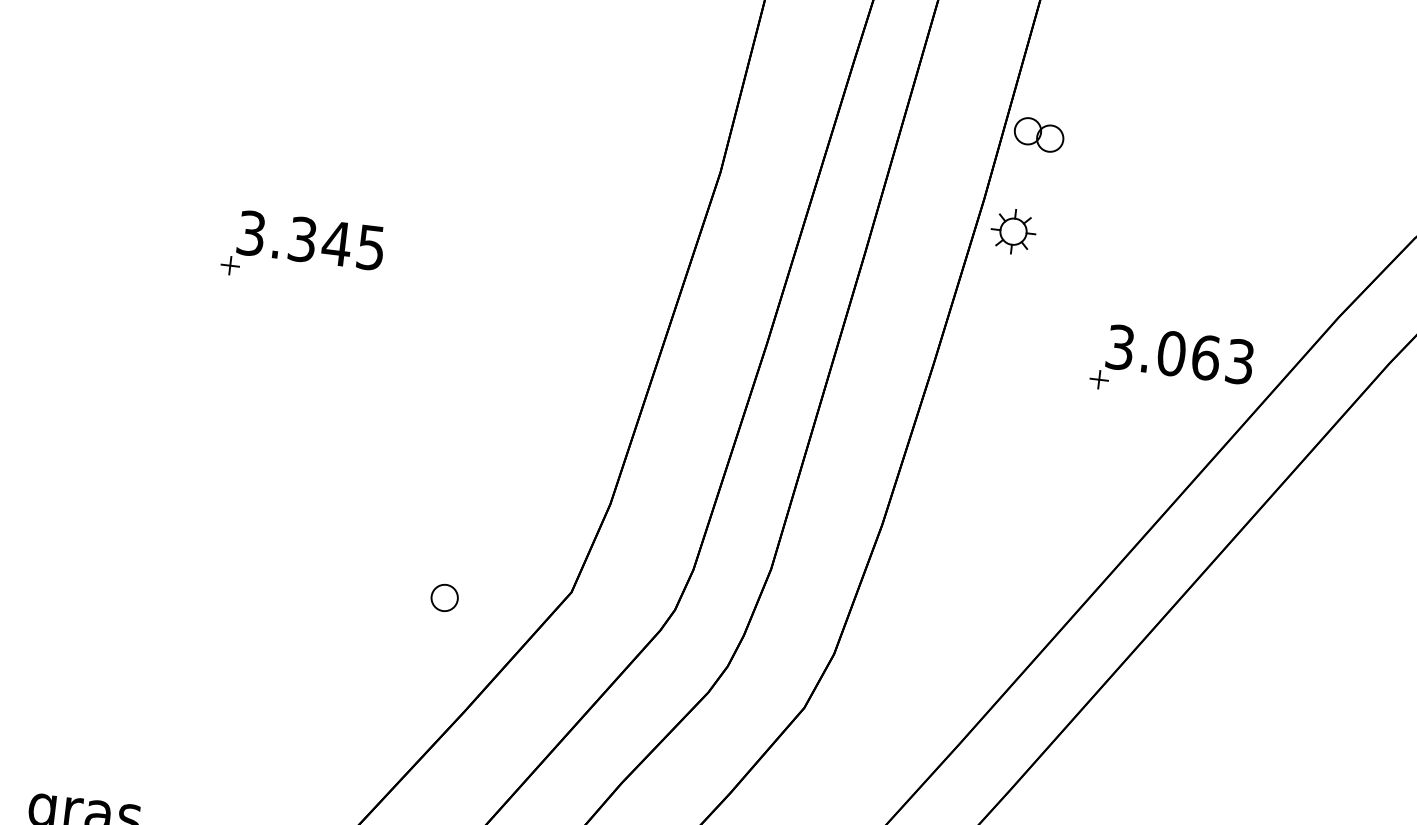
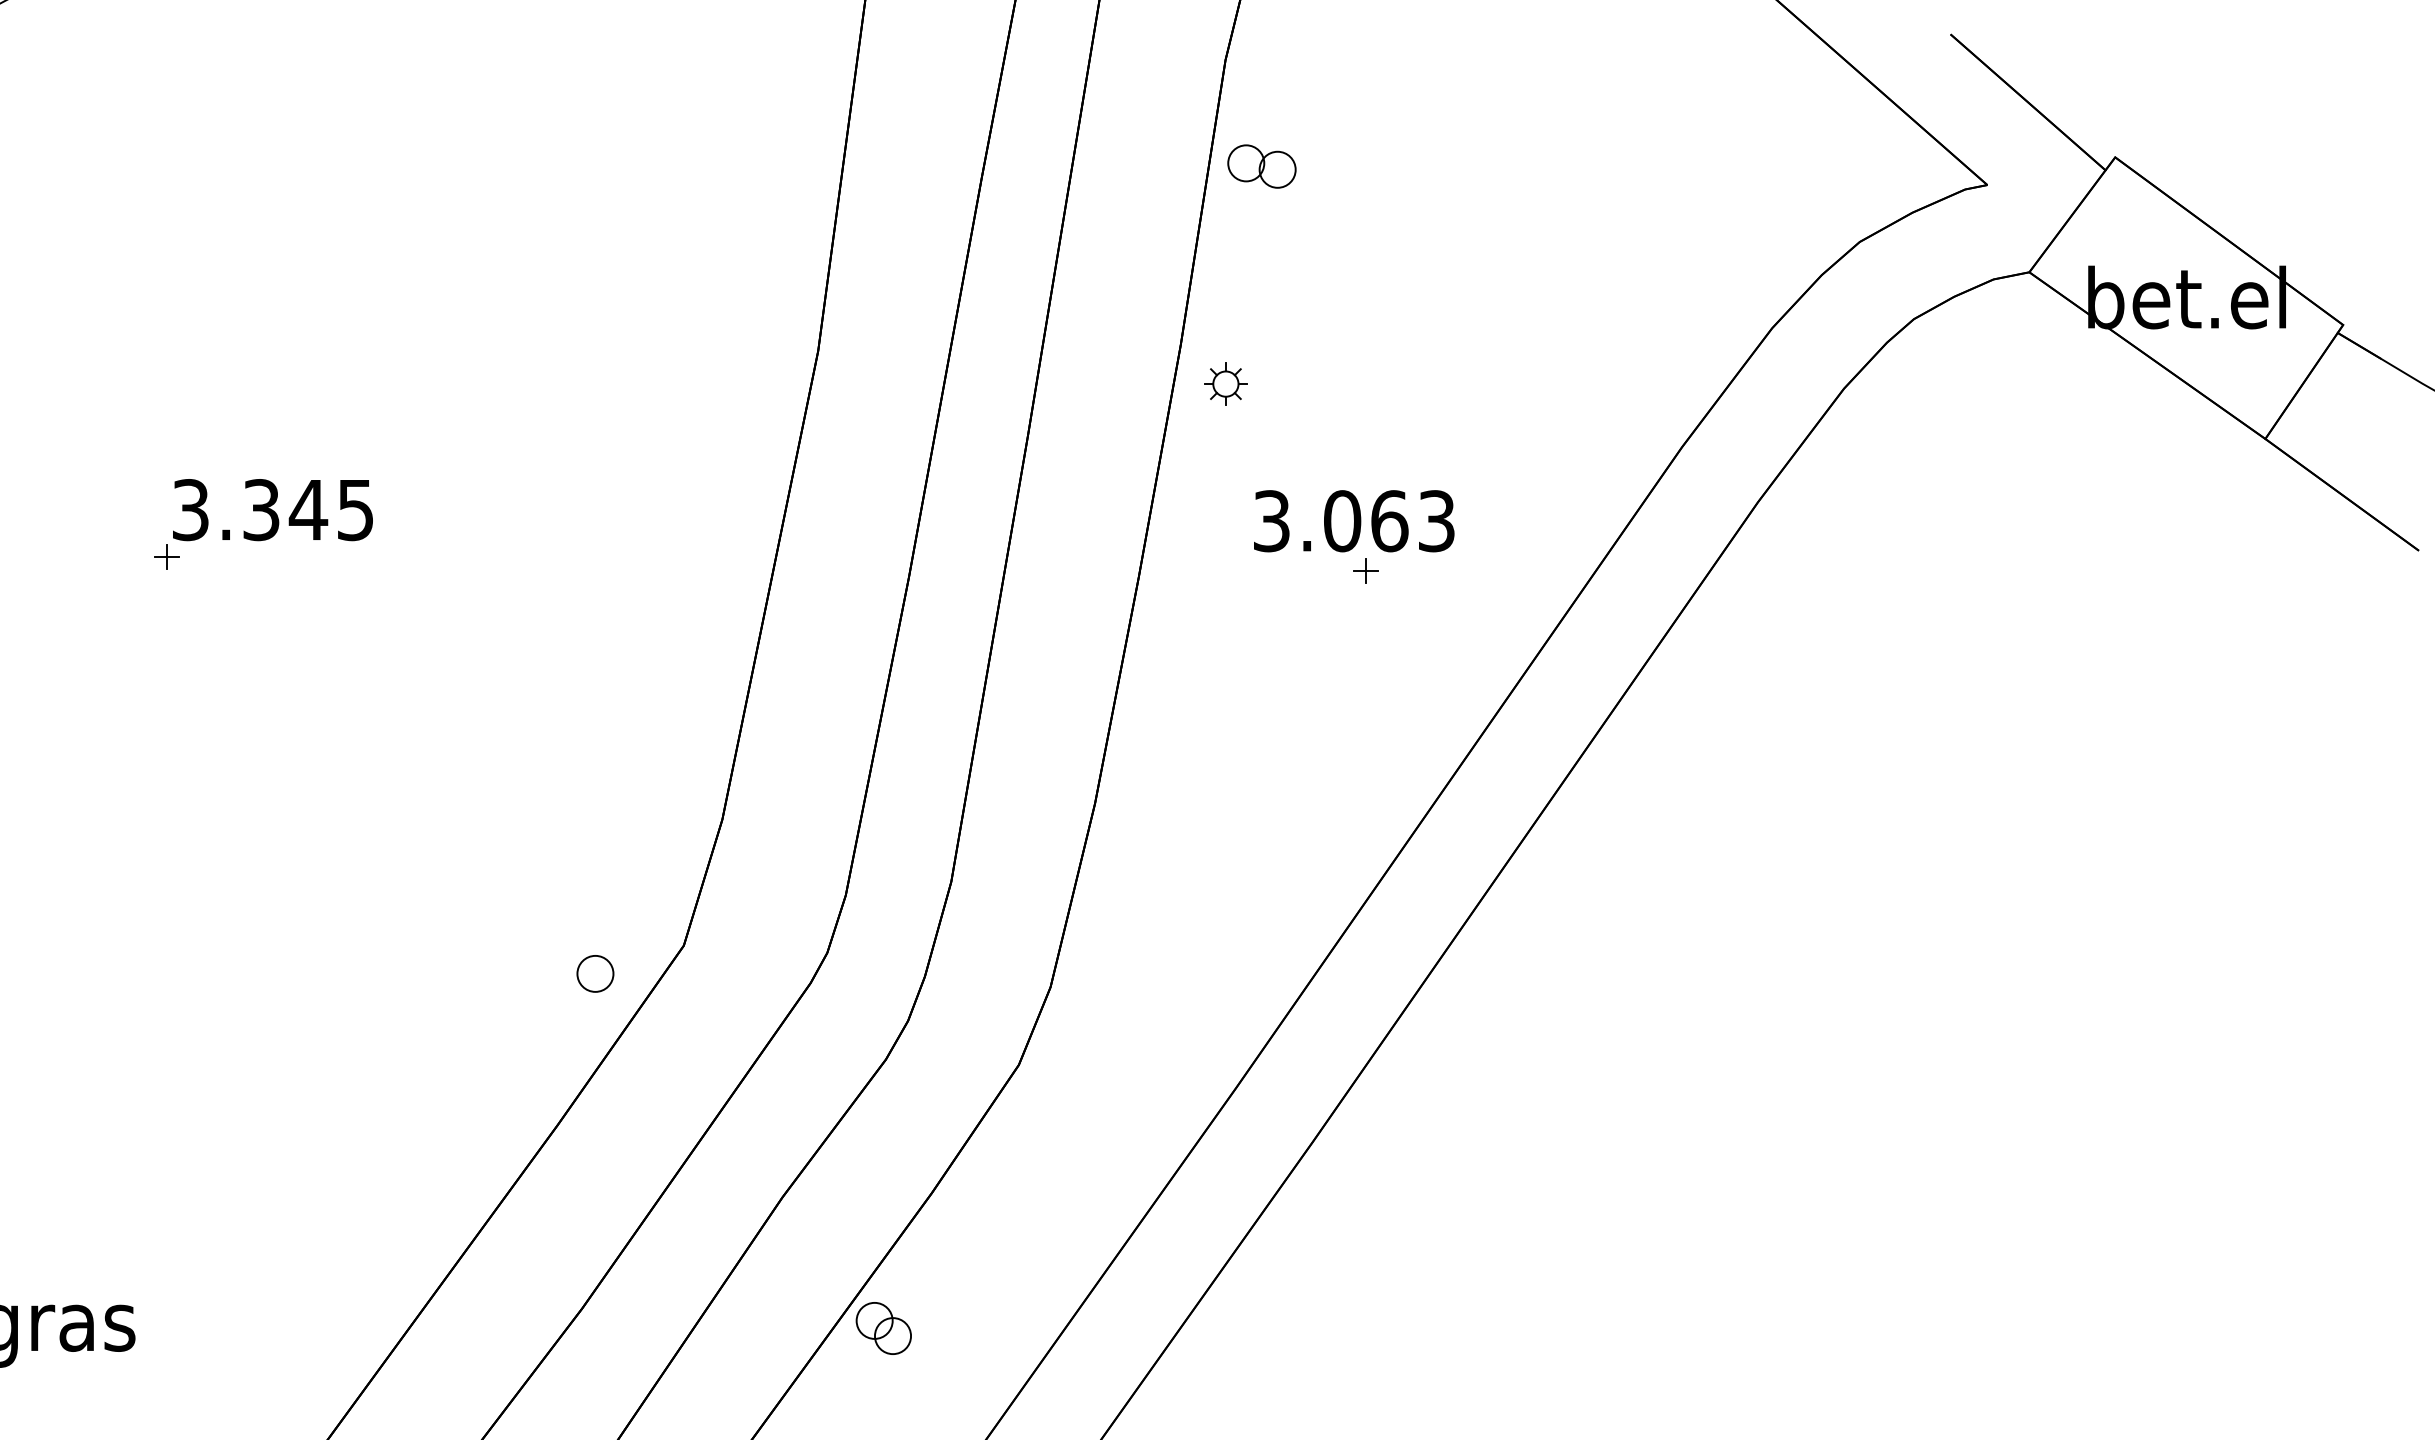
part: (1038, 134) -> (1261, 166), moved
part: (1013, 231) -> (1225, 383), size x0.7
text: (1180, 354) -> (1354, 521), moved
part: (444, 597) -> (595, 973), moved

